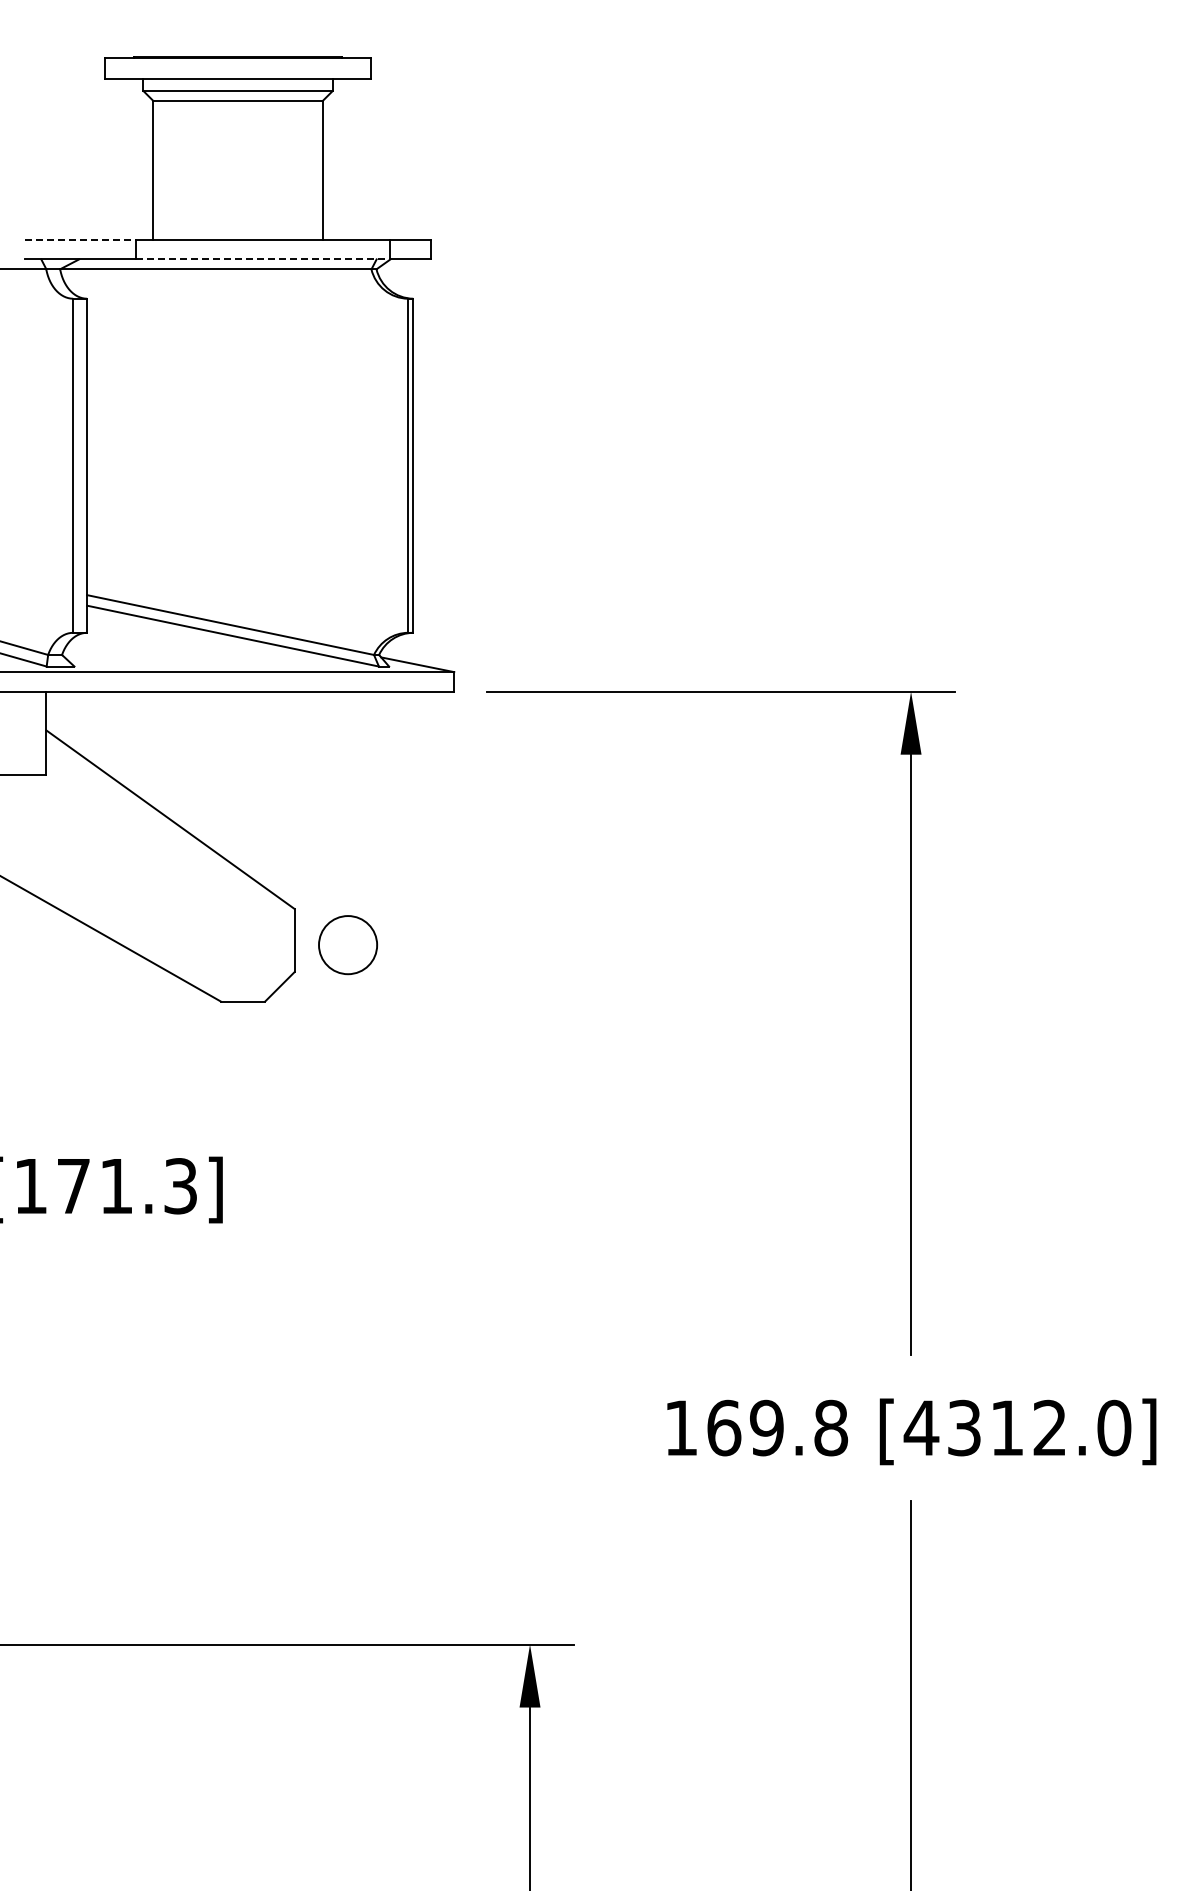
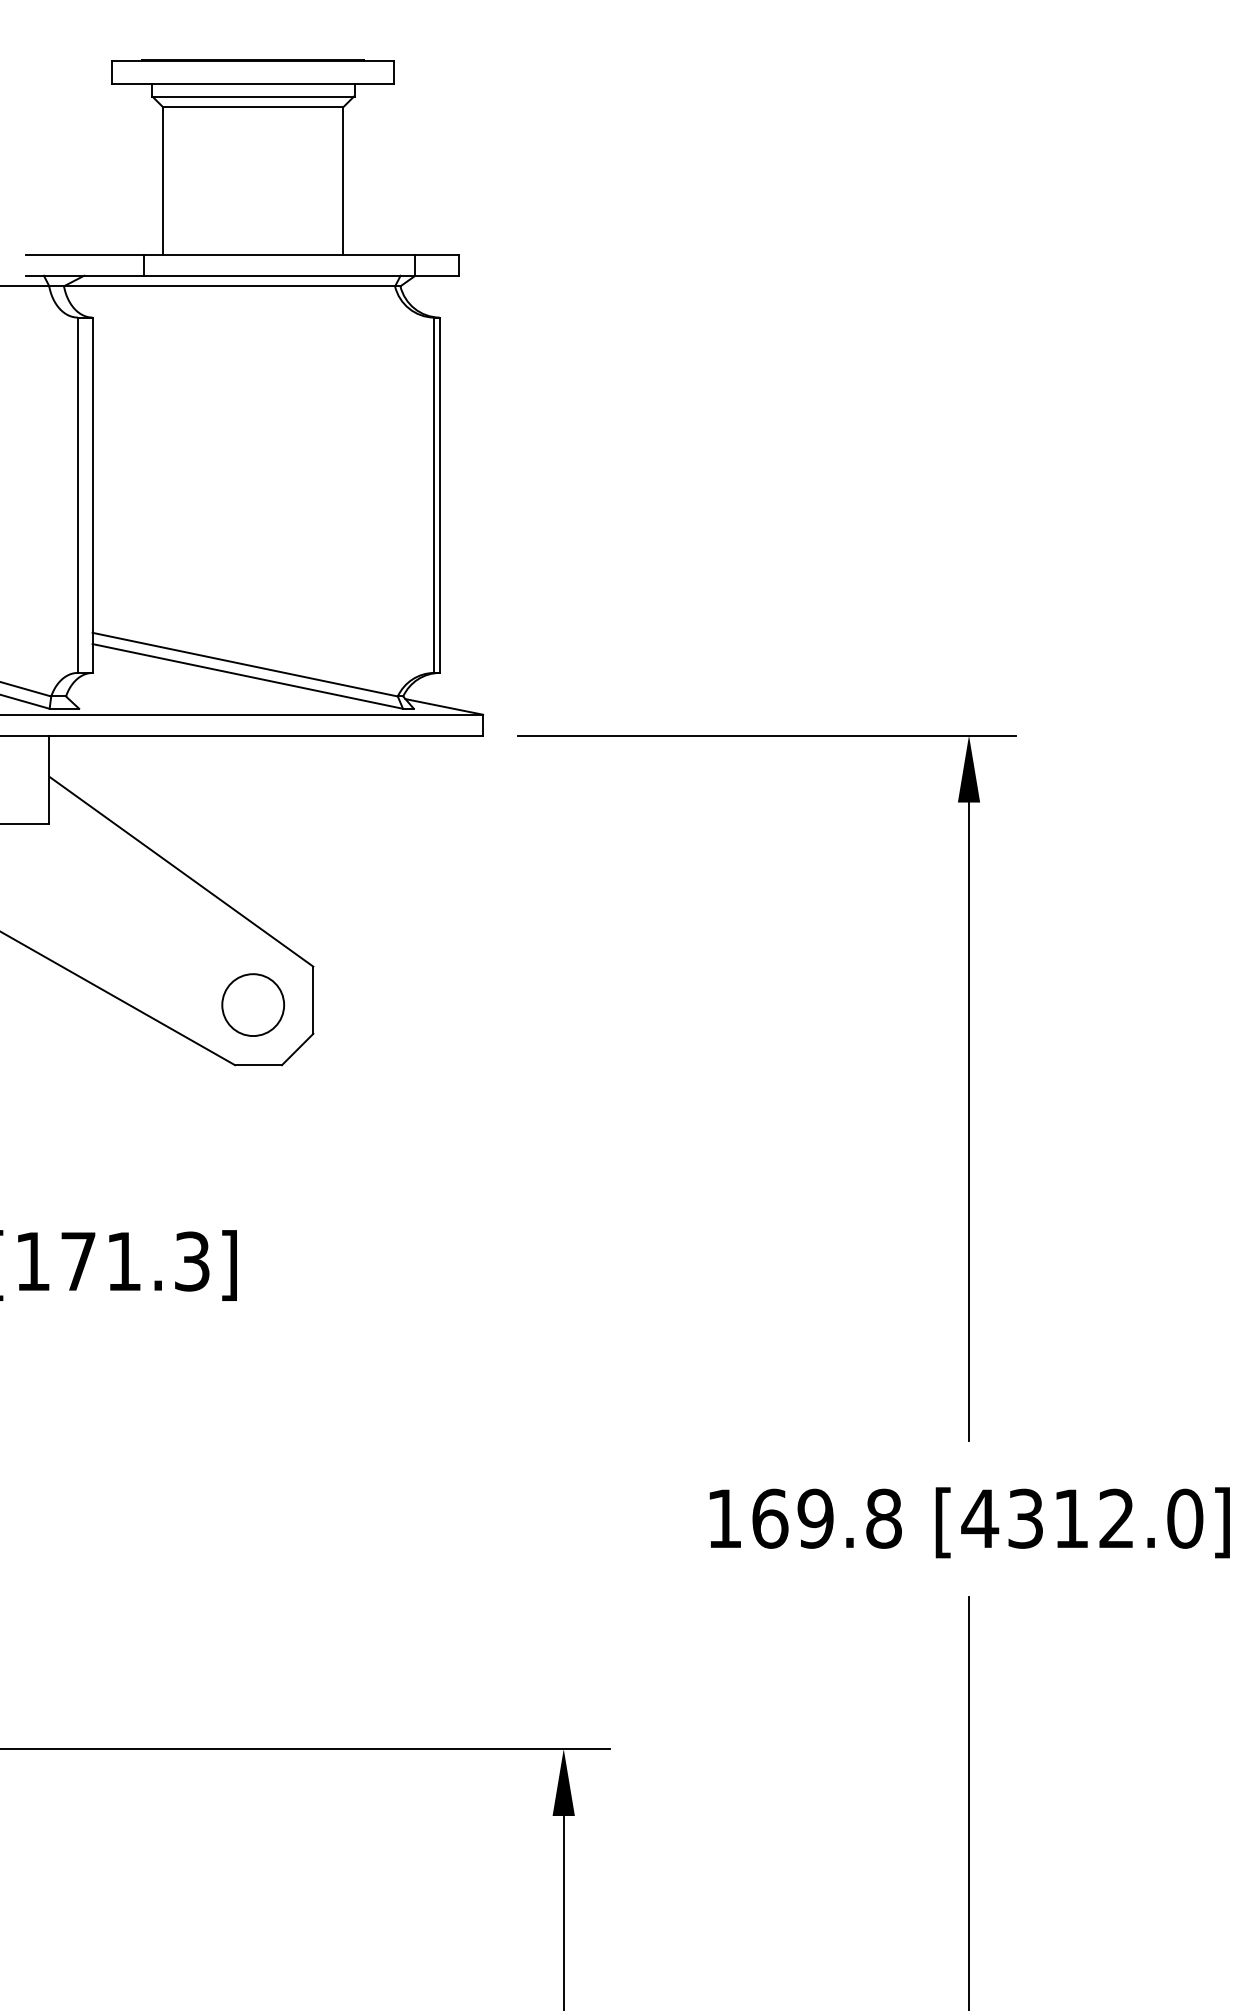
line: (80, 239) -> (85, 254), dashed -> solid
line: (263, 259) -> (280, 275), dashed -> solid
circle: (347, 945) -> (252, 1005), moved

